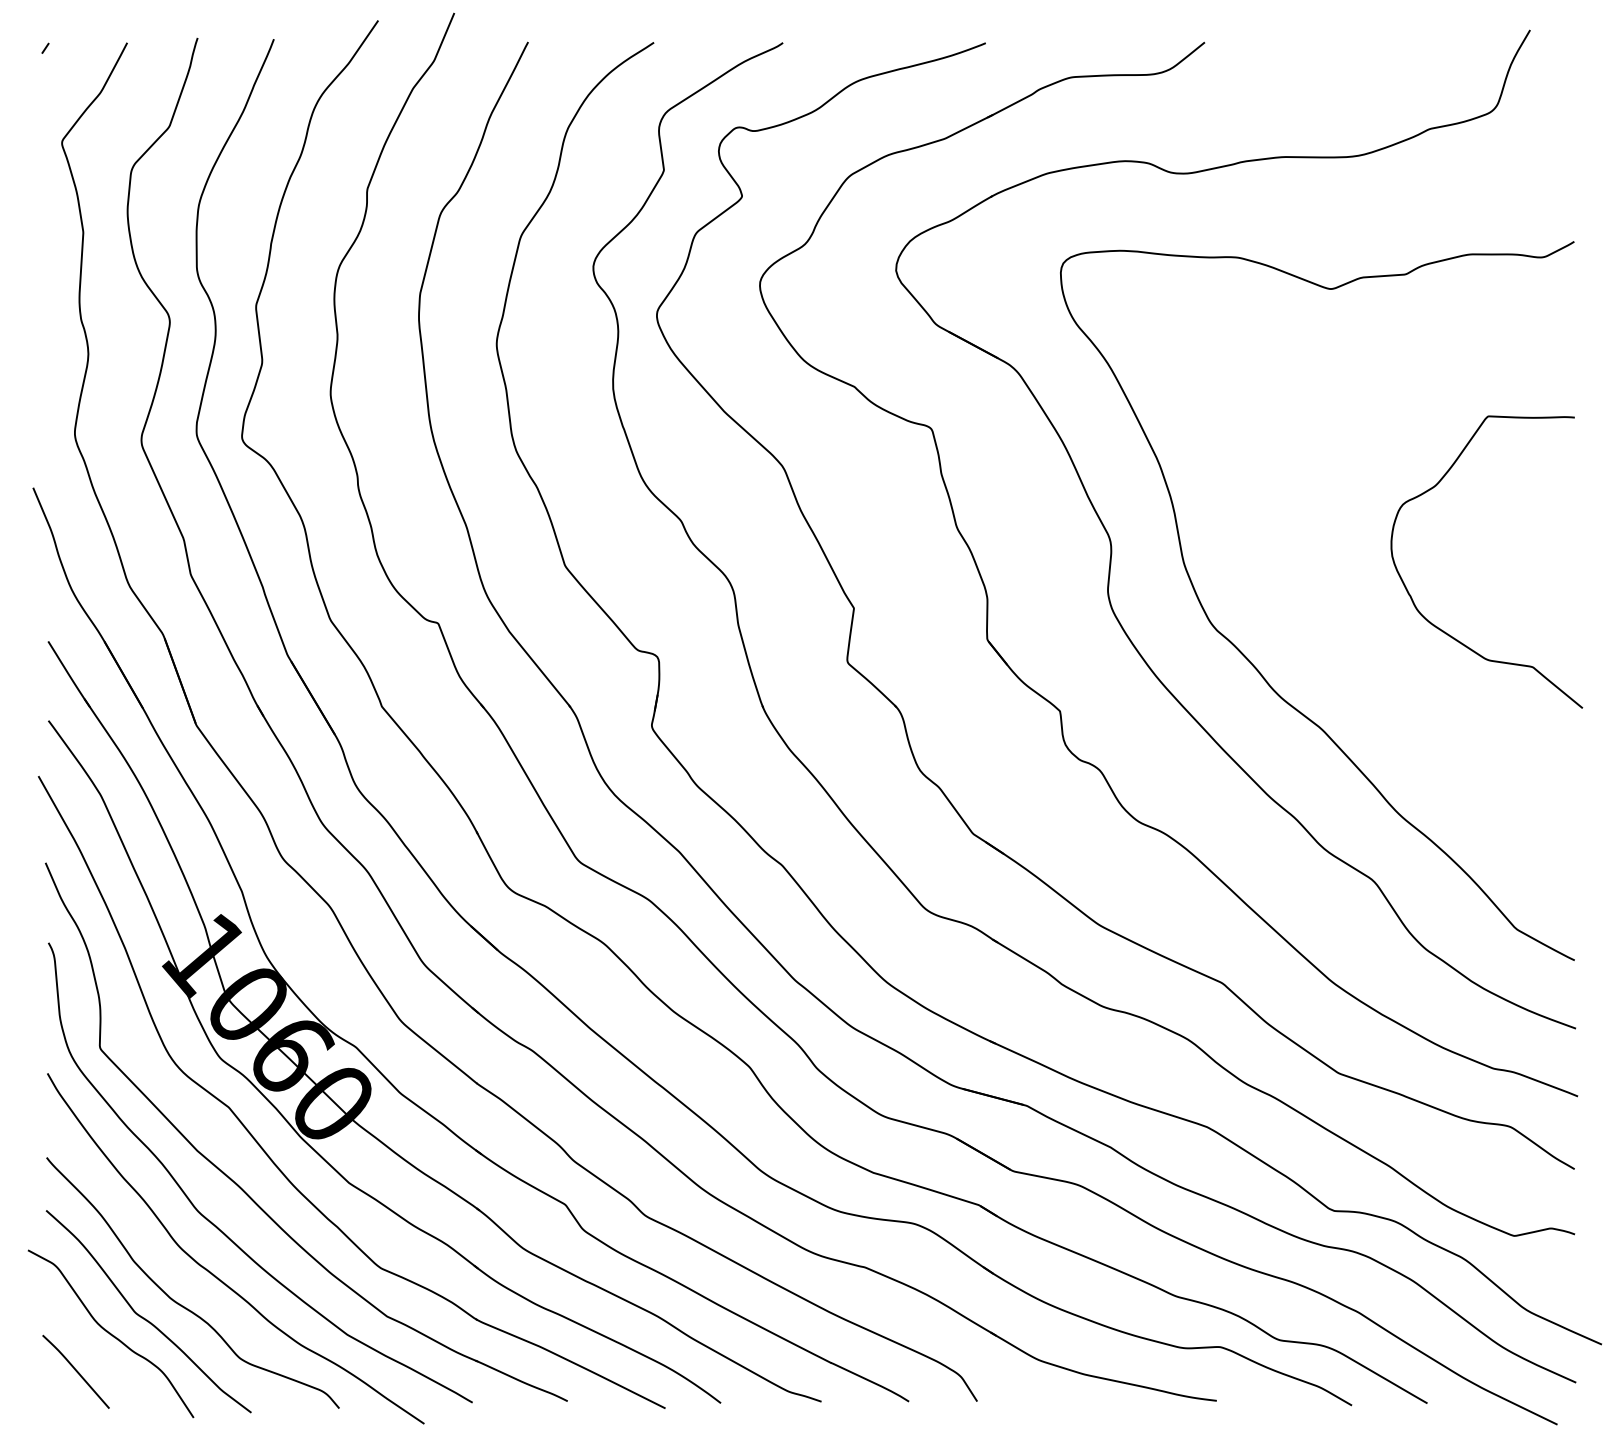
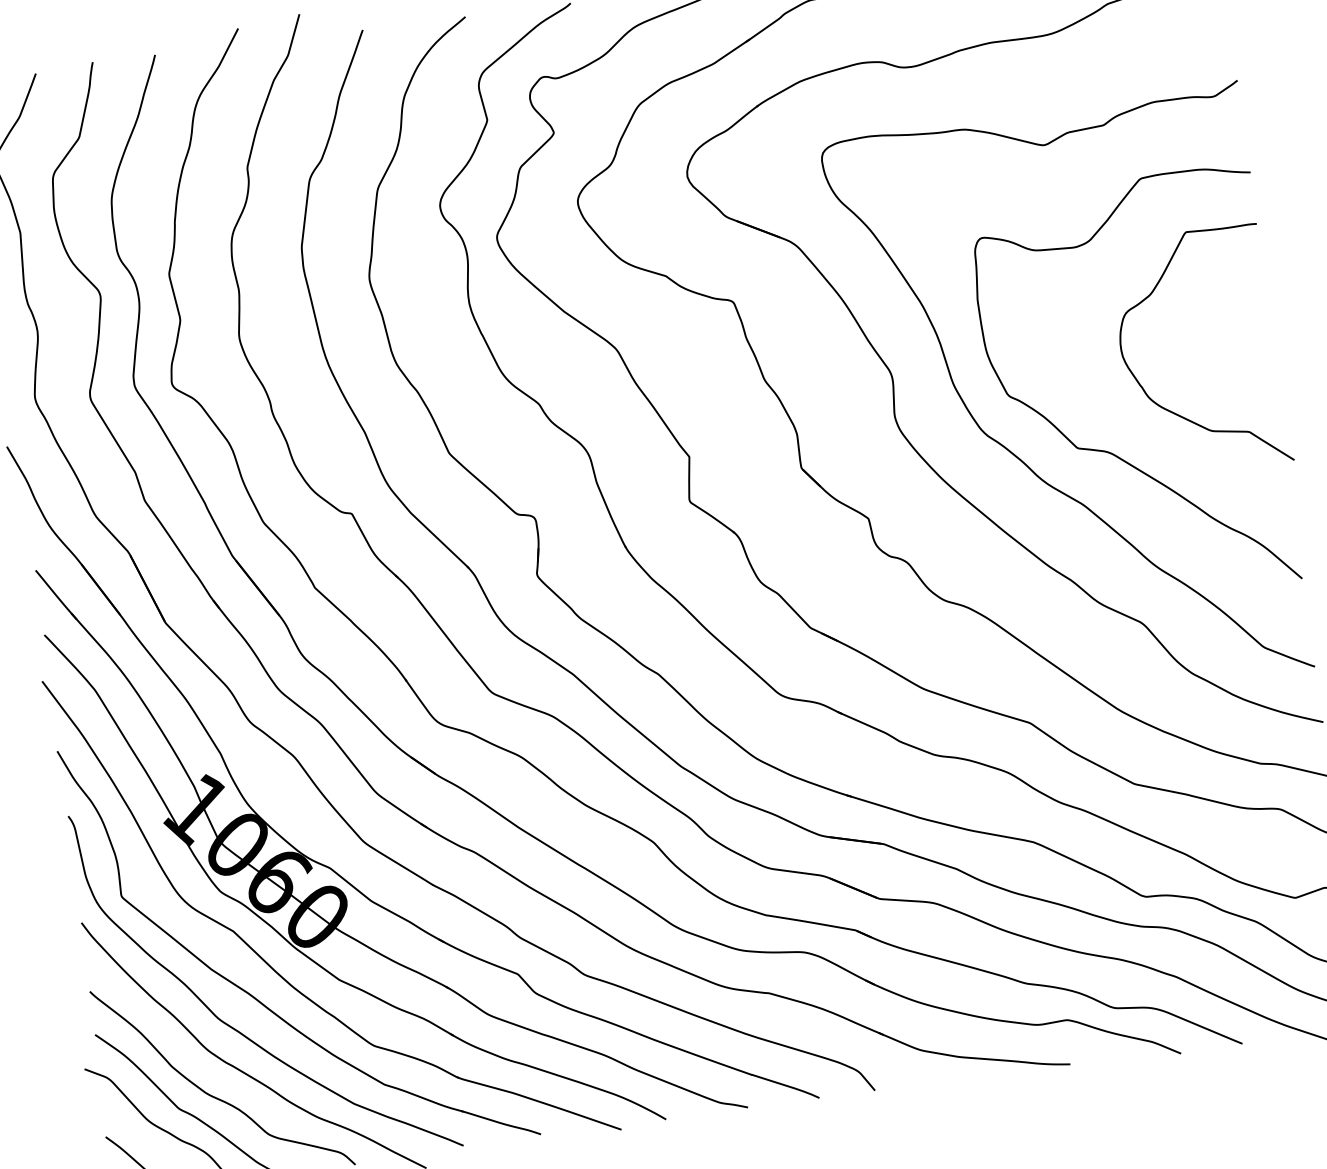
curve: (1362, 669) -> (1110, 452), added

